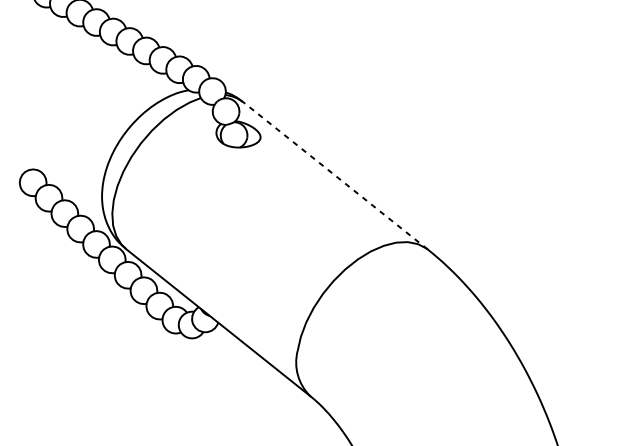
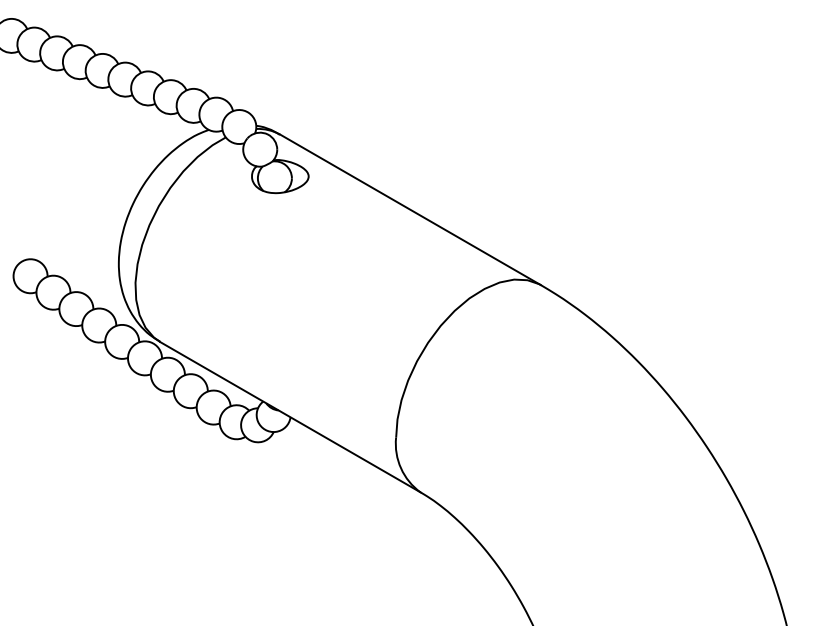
line: (335, 175) -> (410, 209), dashed -> solid

